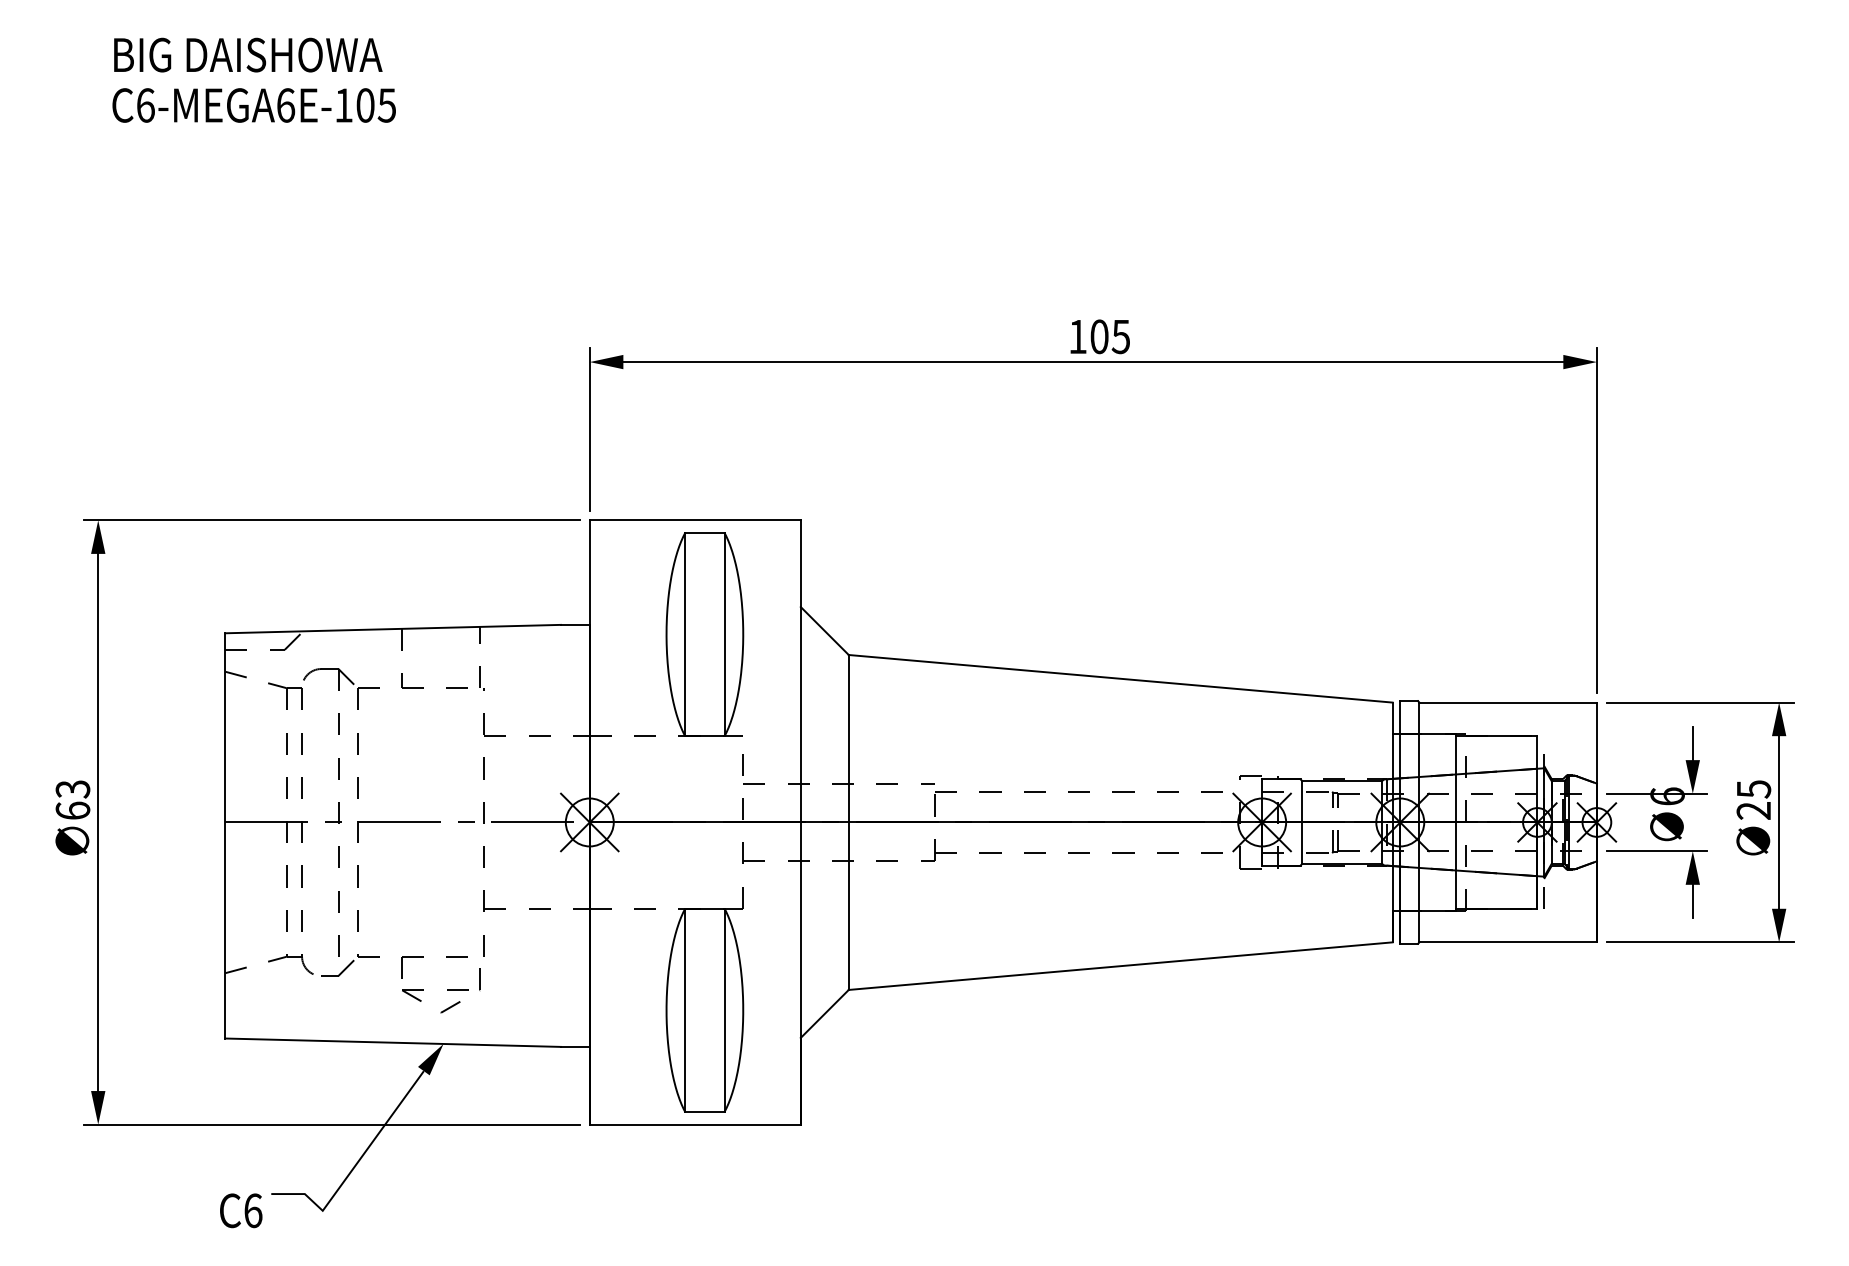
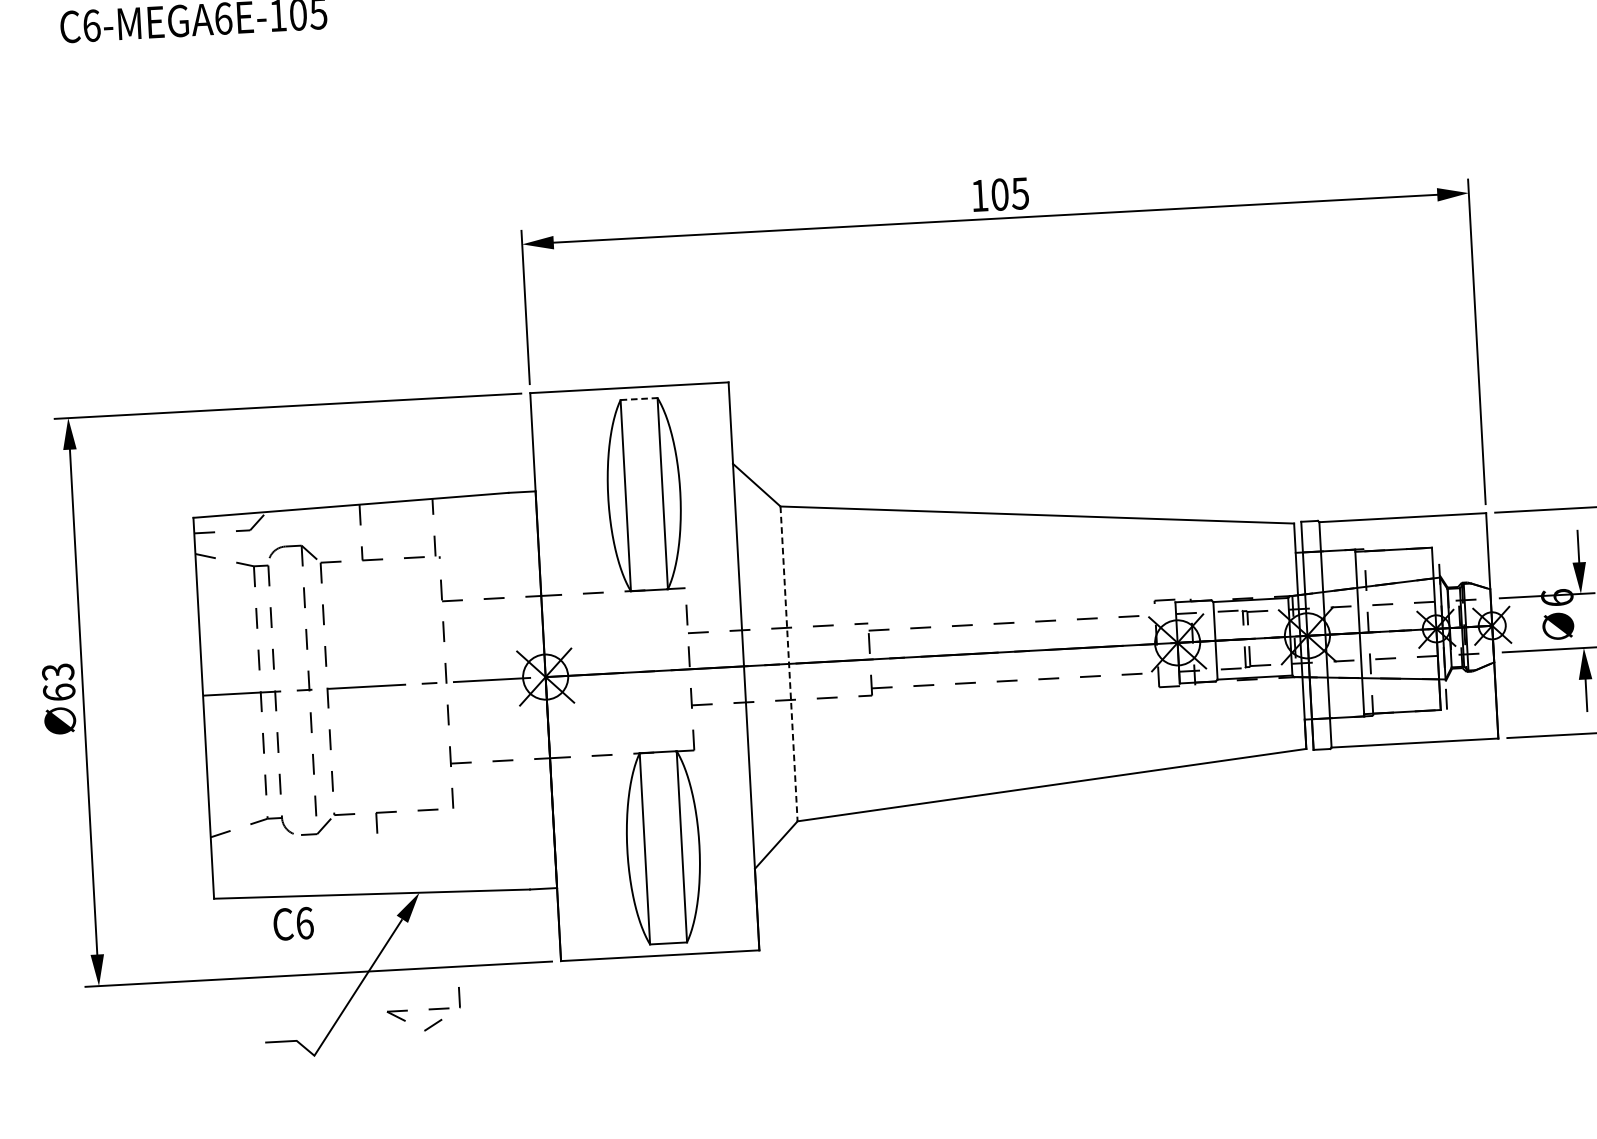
line: (704, 532) -> (638, 398), solid -> dashed
line: (848, 822) -> (788, 663), solid -> dashed
part: (441, 990) -> (423, 1009), moved
text: (241, 1210) -> (293, 923), moved

